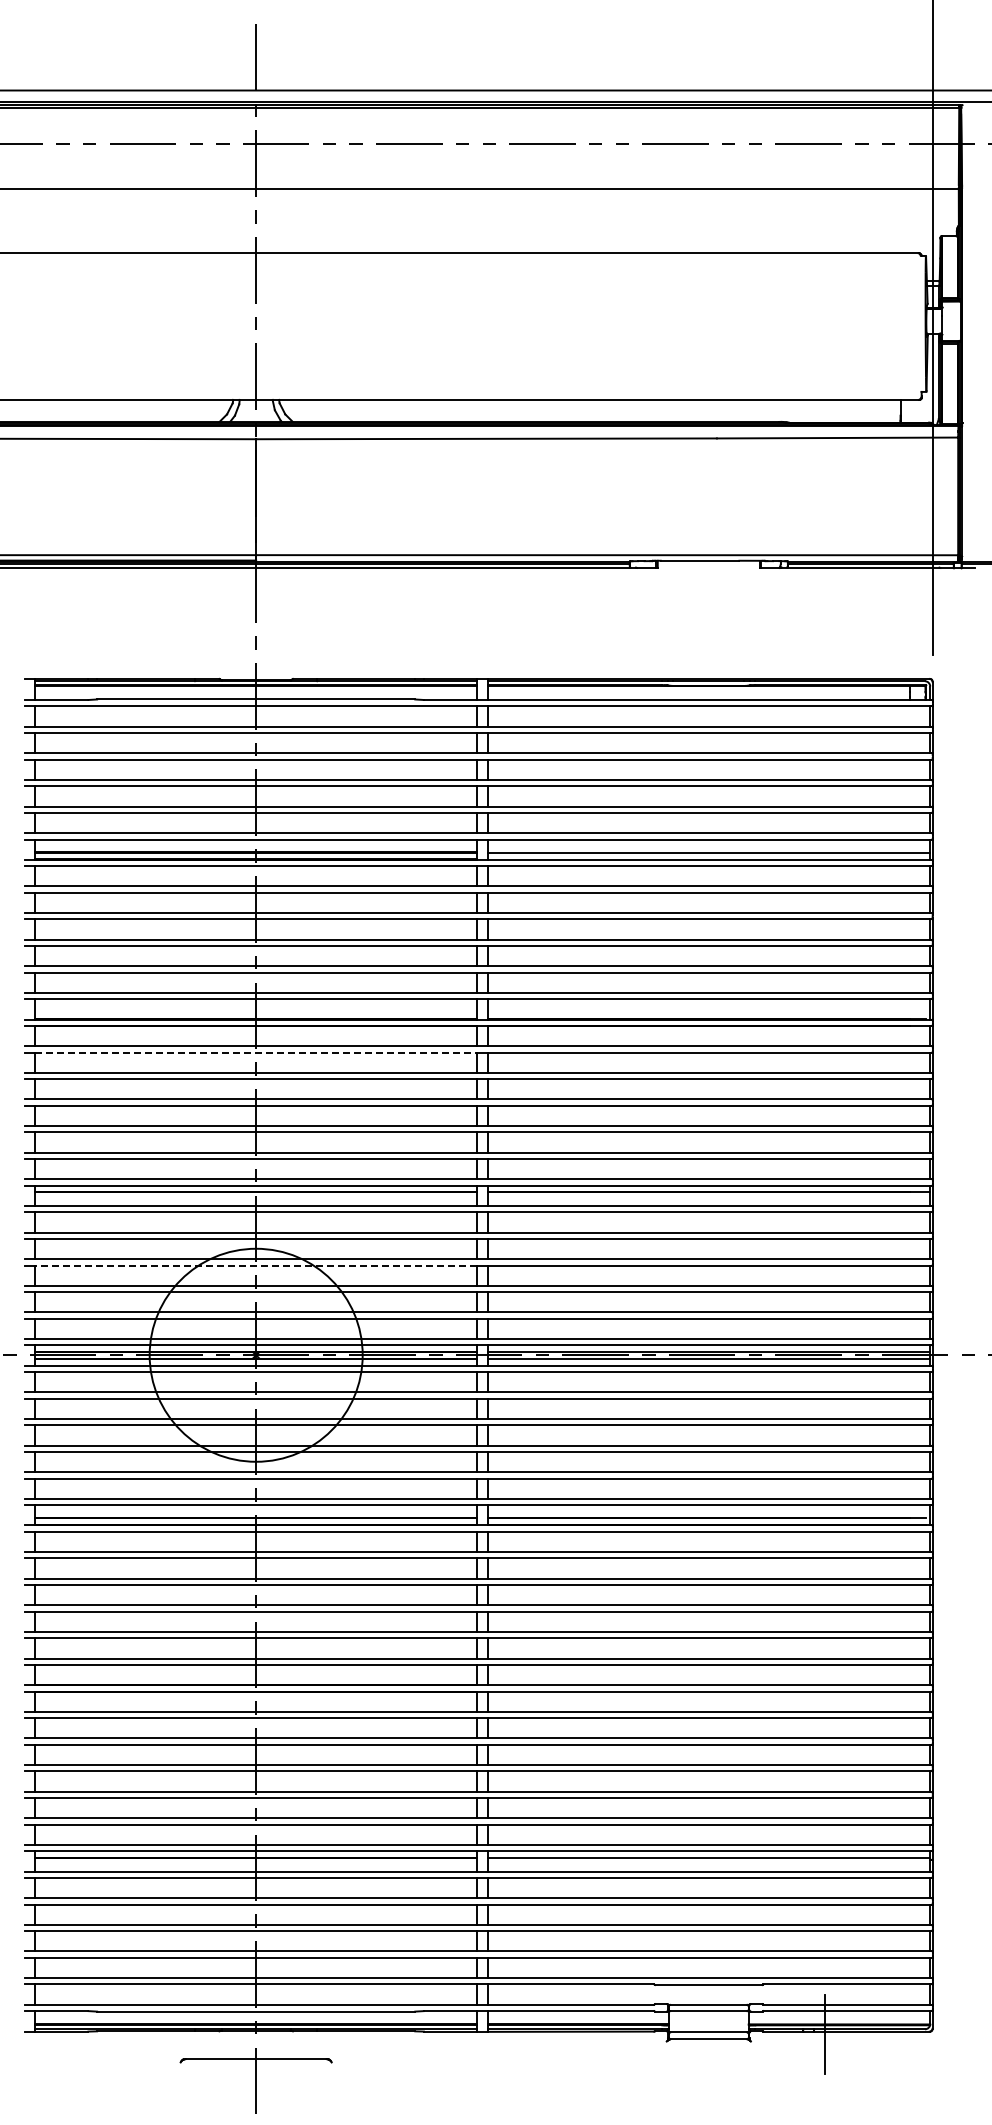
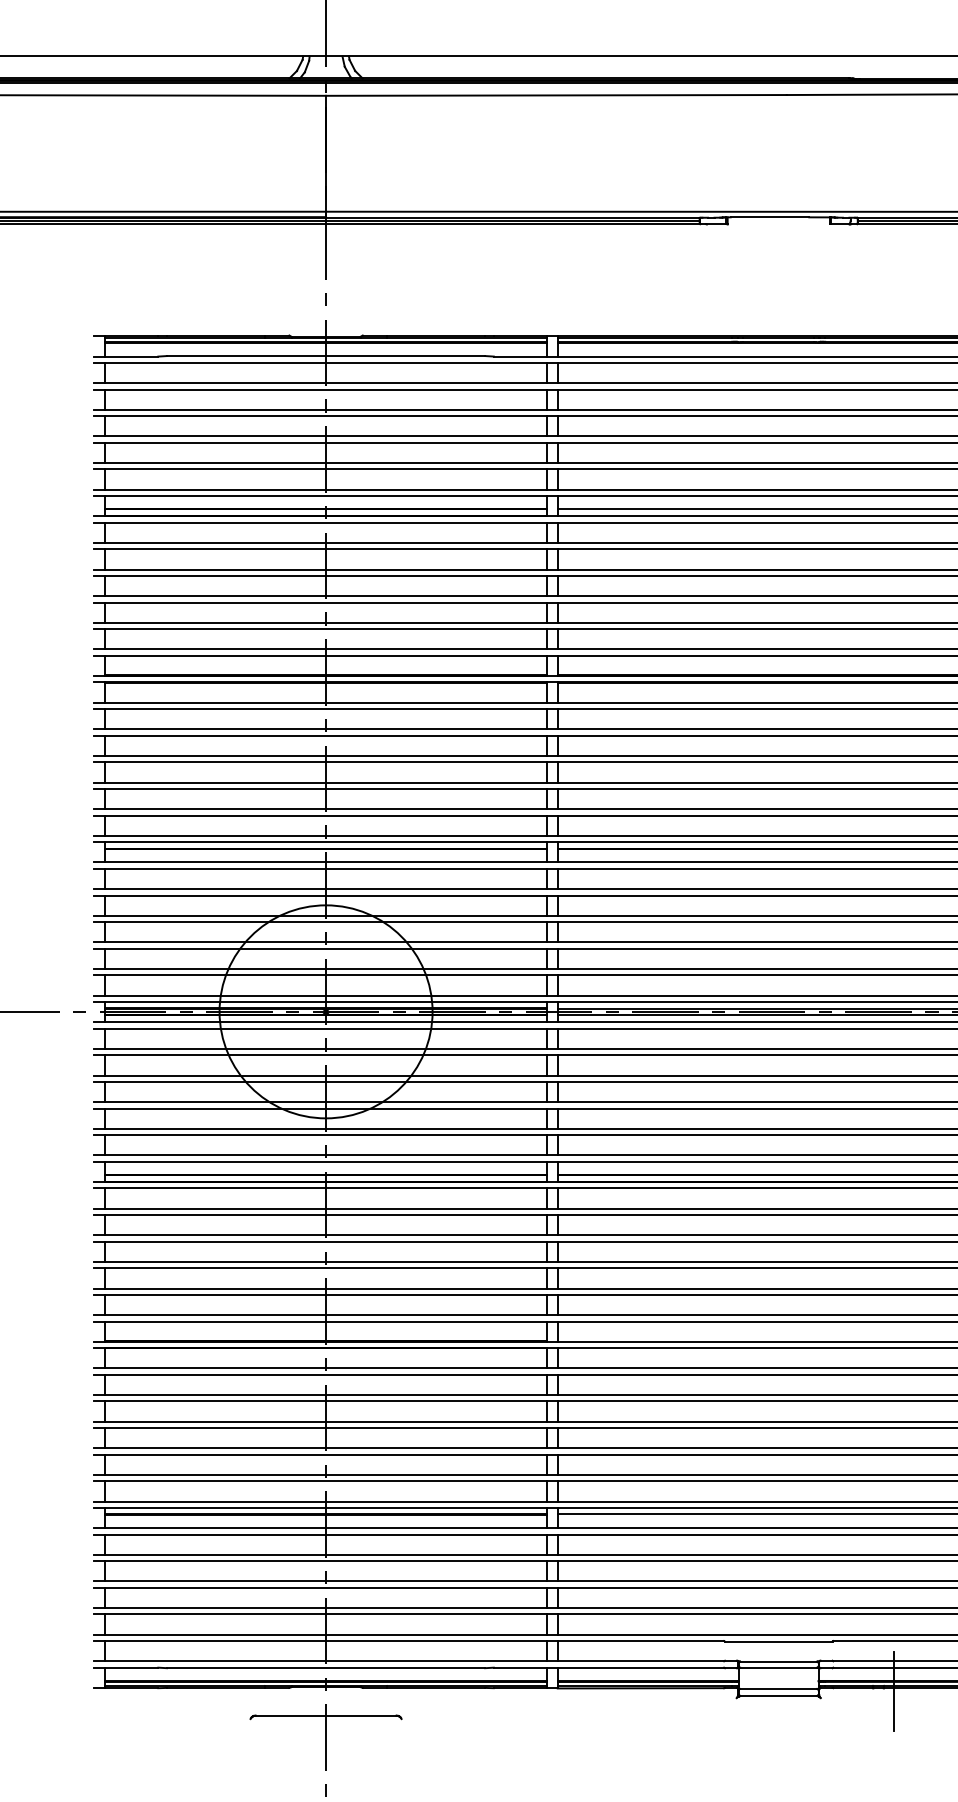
line: (256, 1052) -> (326, 709), dashed -> solid
line: (255, 1265) -> (325, 922), dashed -> solid

